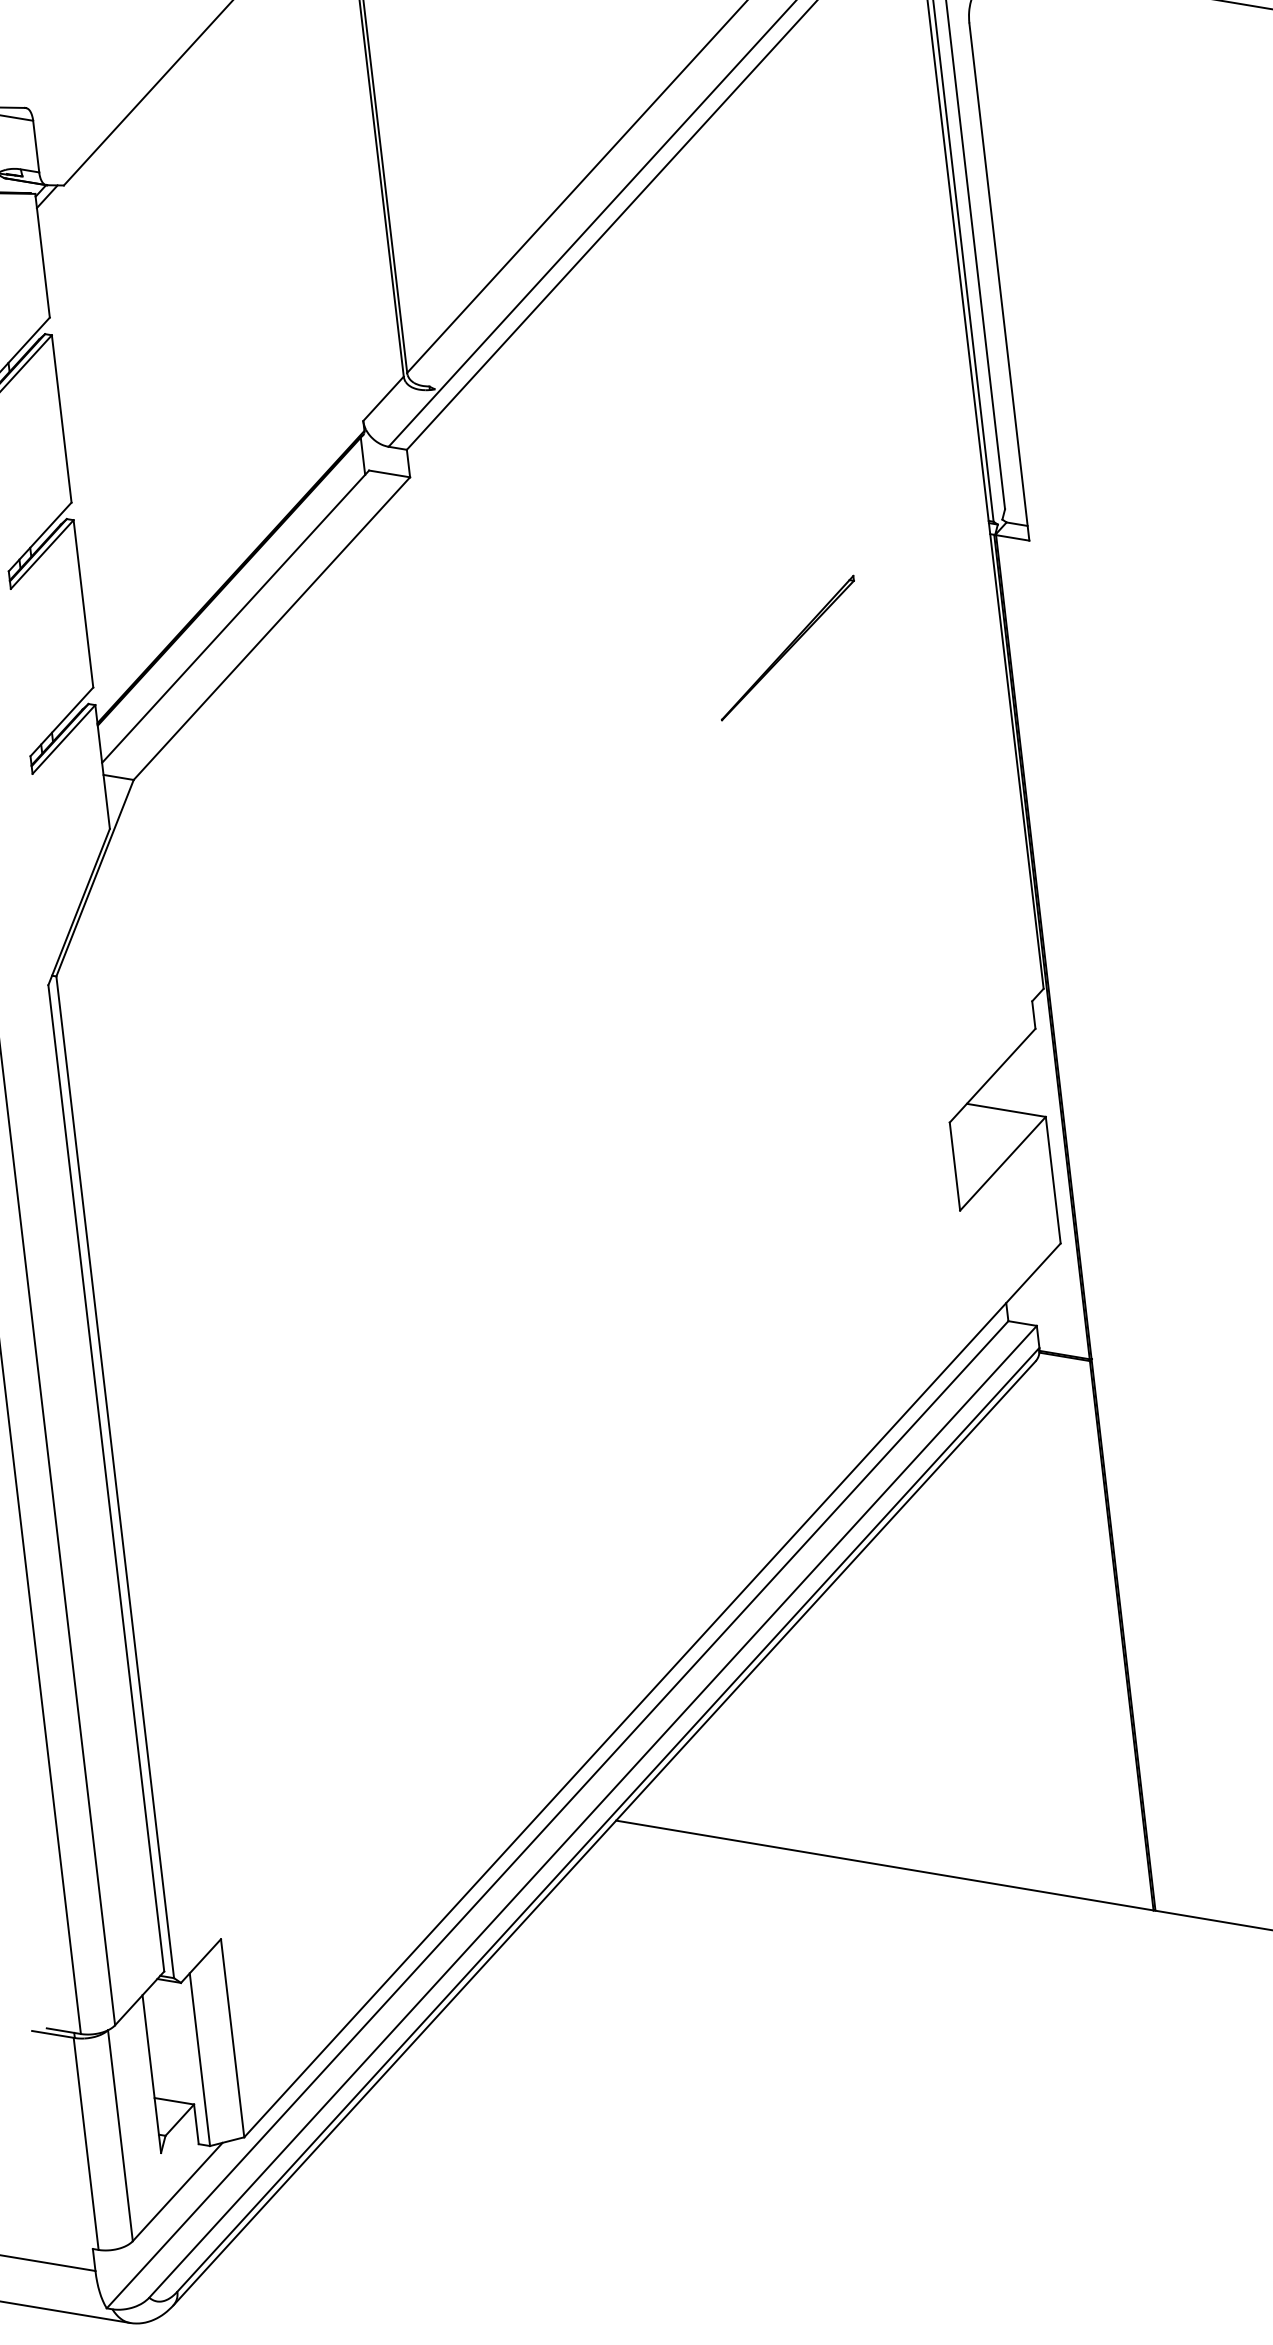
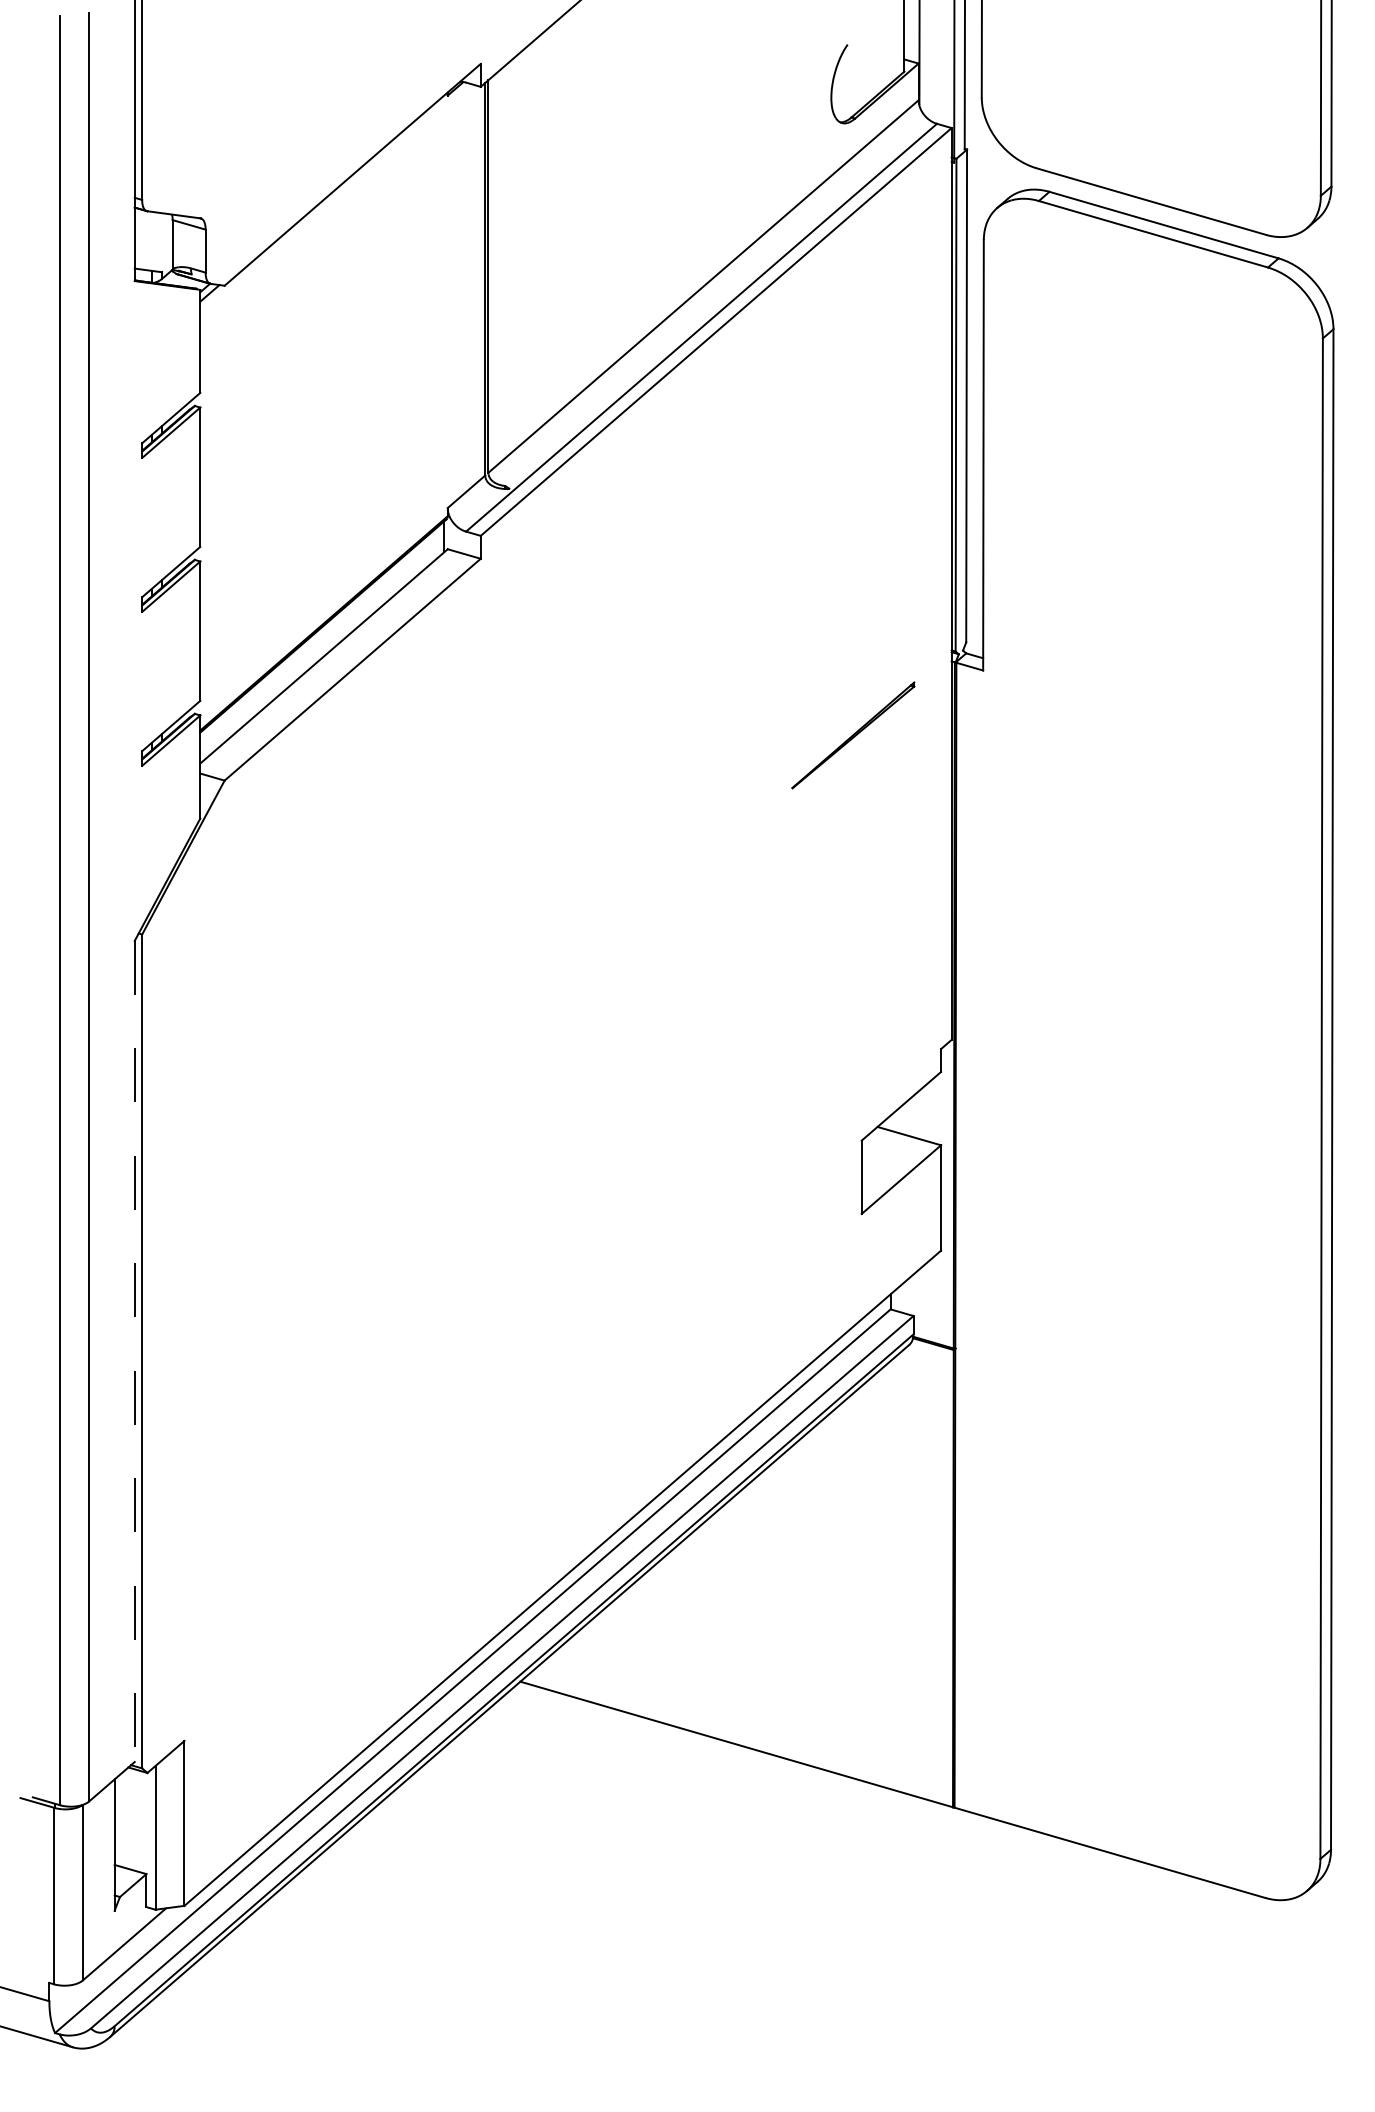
part: (787, 648) -> (853, 735), moved
line: (106, 1478) -> (134, 1351), solid -> dashed

